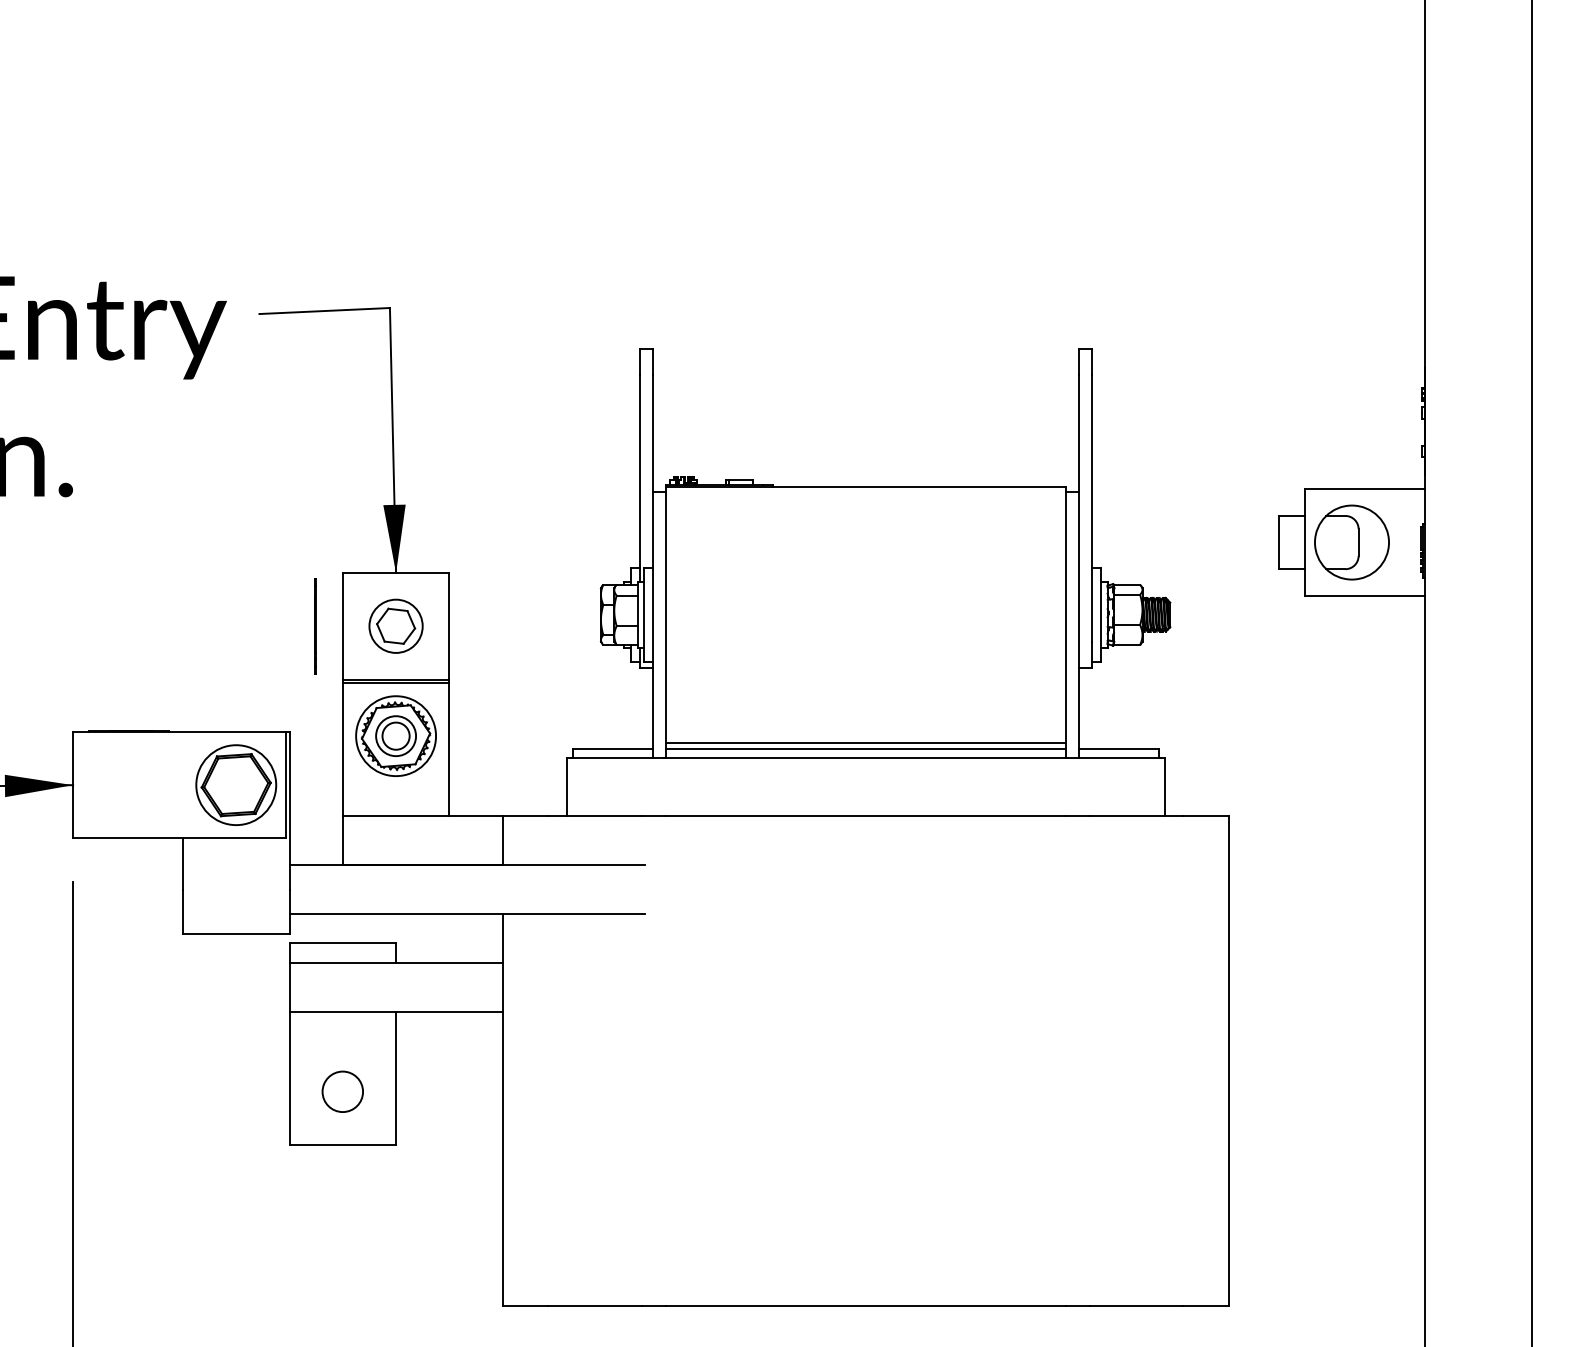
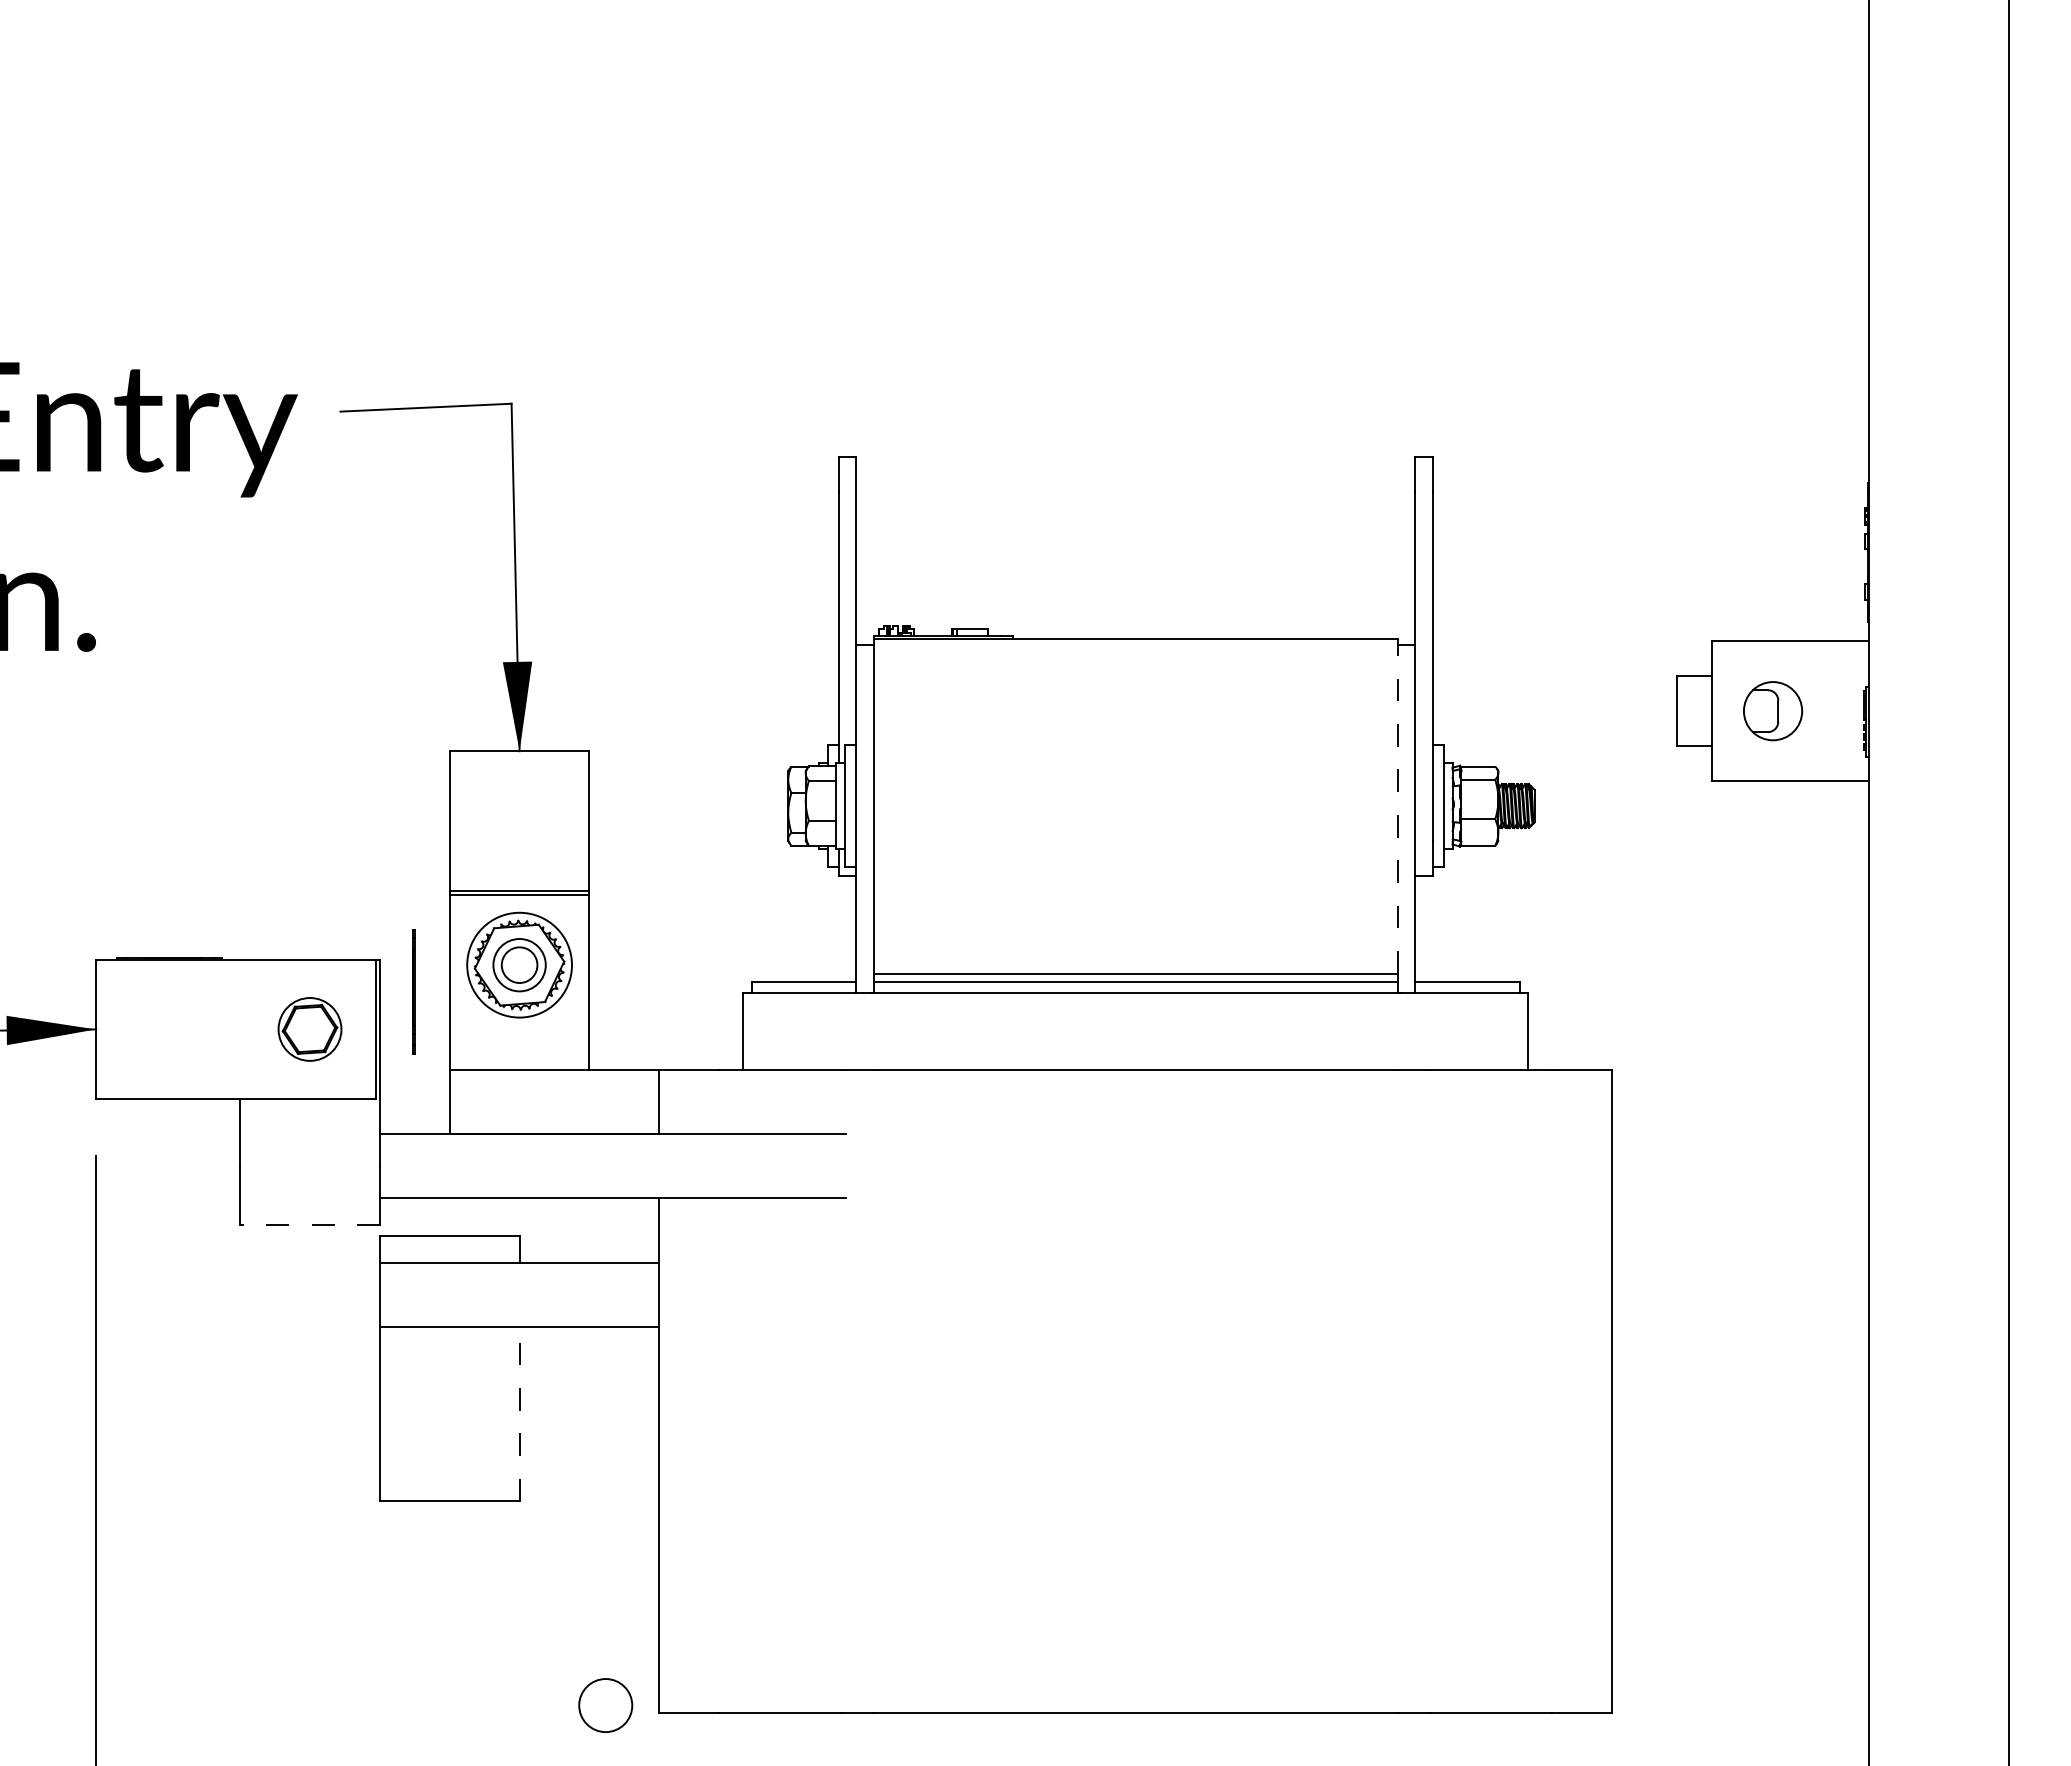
part: (1351, 541) -> (1772, 710), size x0.6
line: (1065, 615) -> (1397, 806), solid -> dashed
part: (395, 625) -> (519, 820), removed
line: (315, 626) -> (413, 991), moved
part: (235, 785) -> (309, 1029), size x0.6
line: (236, 933) -> (310, 1224), solid -> dashed
line: (395, 1078) -> (519, 1413), solid -> dashed
circle: (342, 1091) -> (605, 1705), moved

